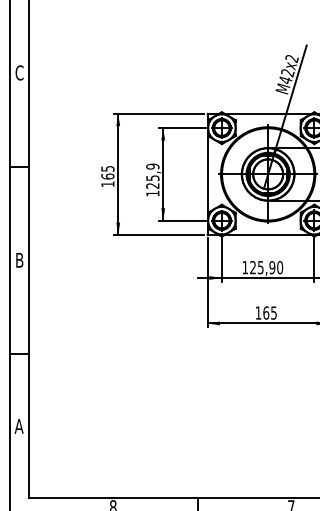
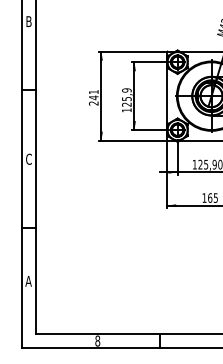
text: (19, 72) -> (28, 21), C -> B
text: (107, 176) -> (93, 97), 165 -> 241
text: (19, 259) -> (28, 158), B -> C

